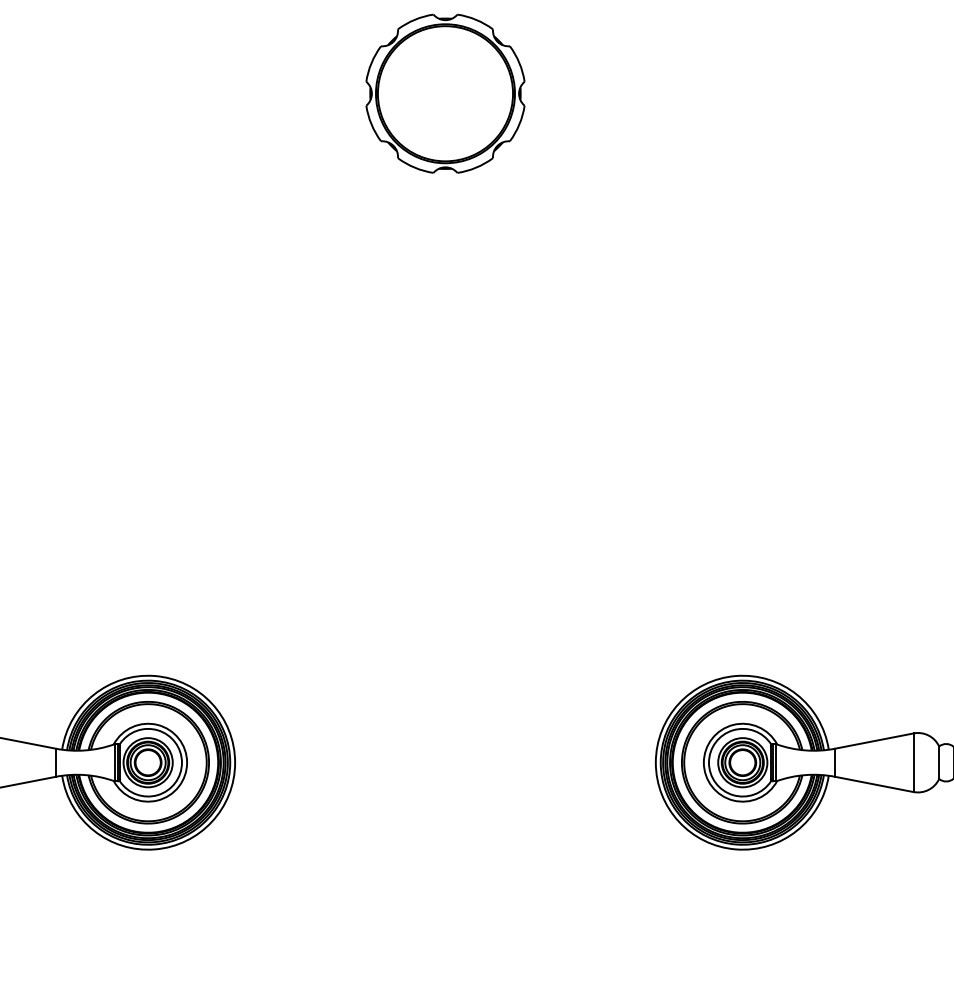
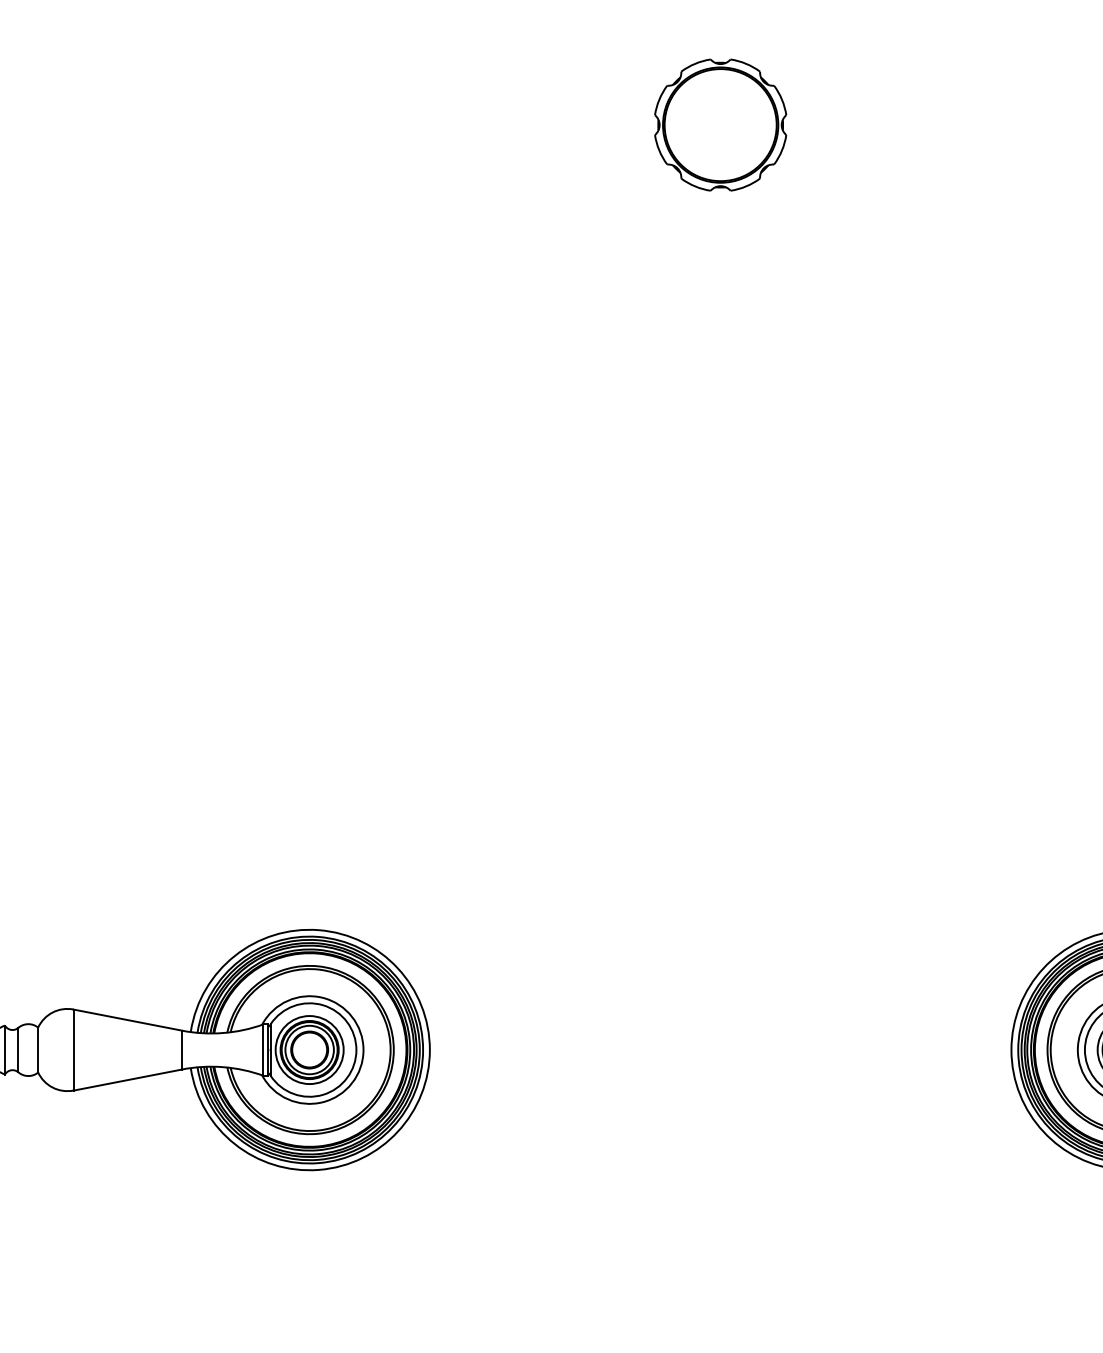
part: (445, 93) -> (720, 124), size x0.6

